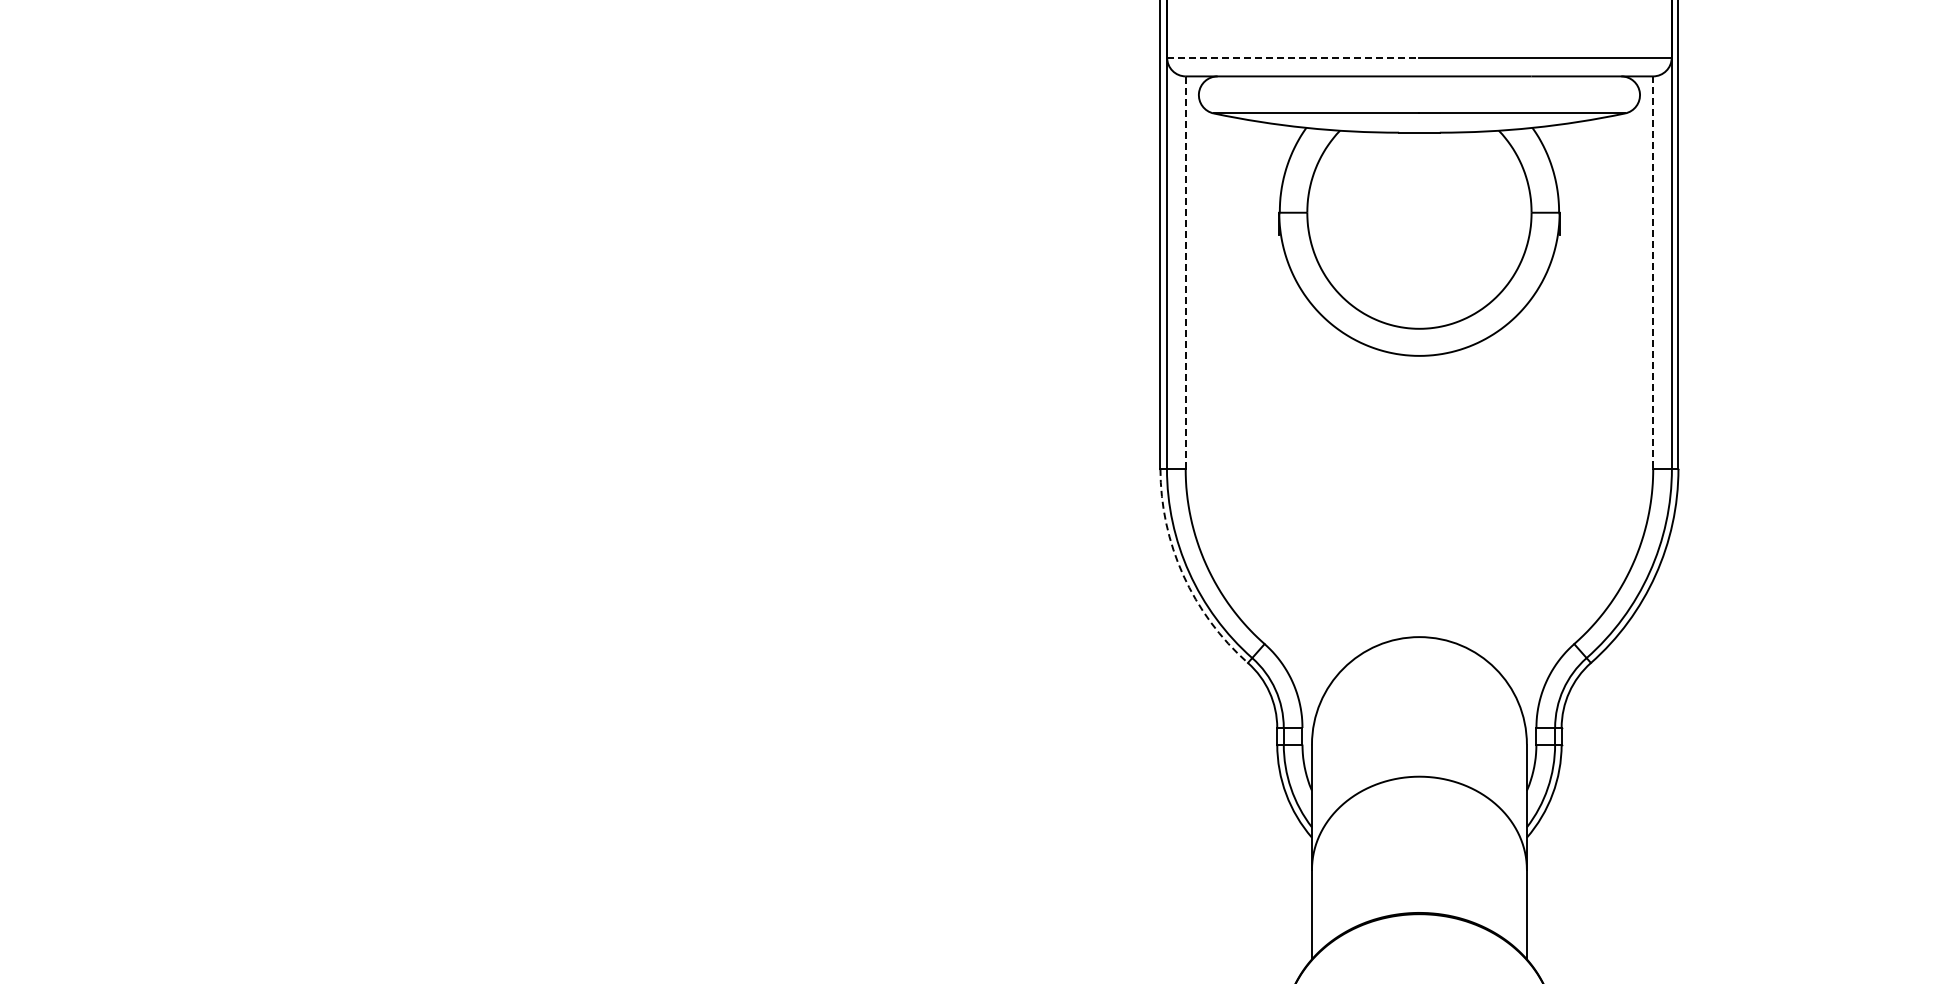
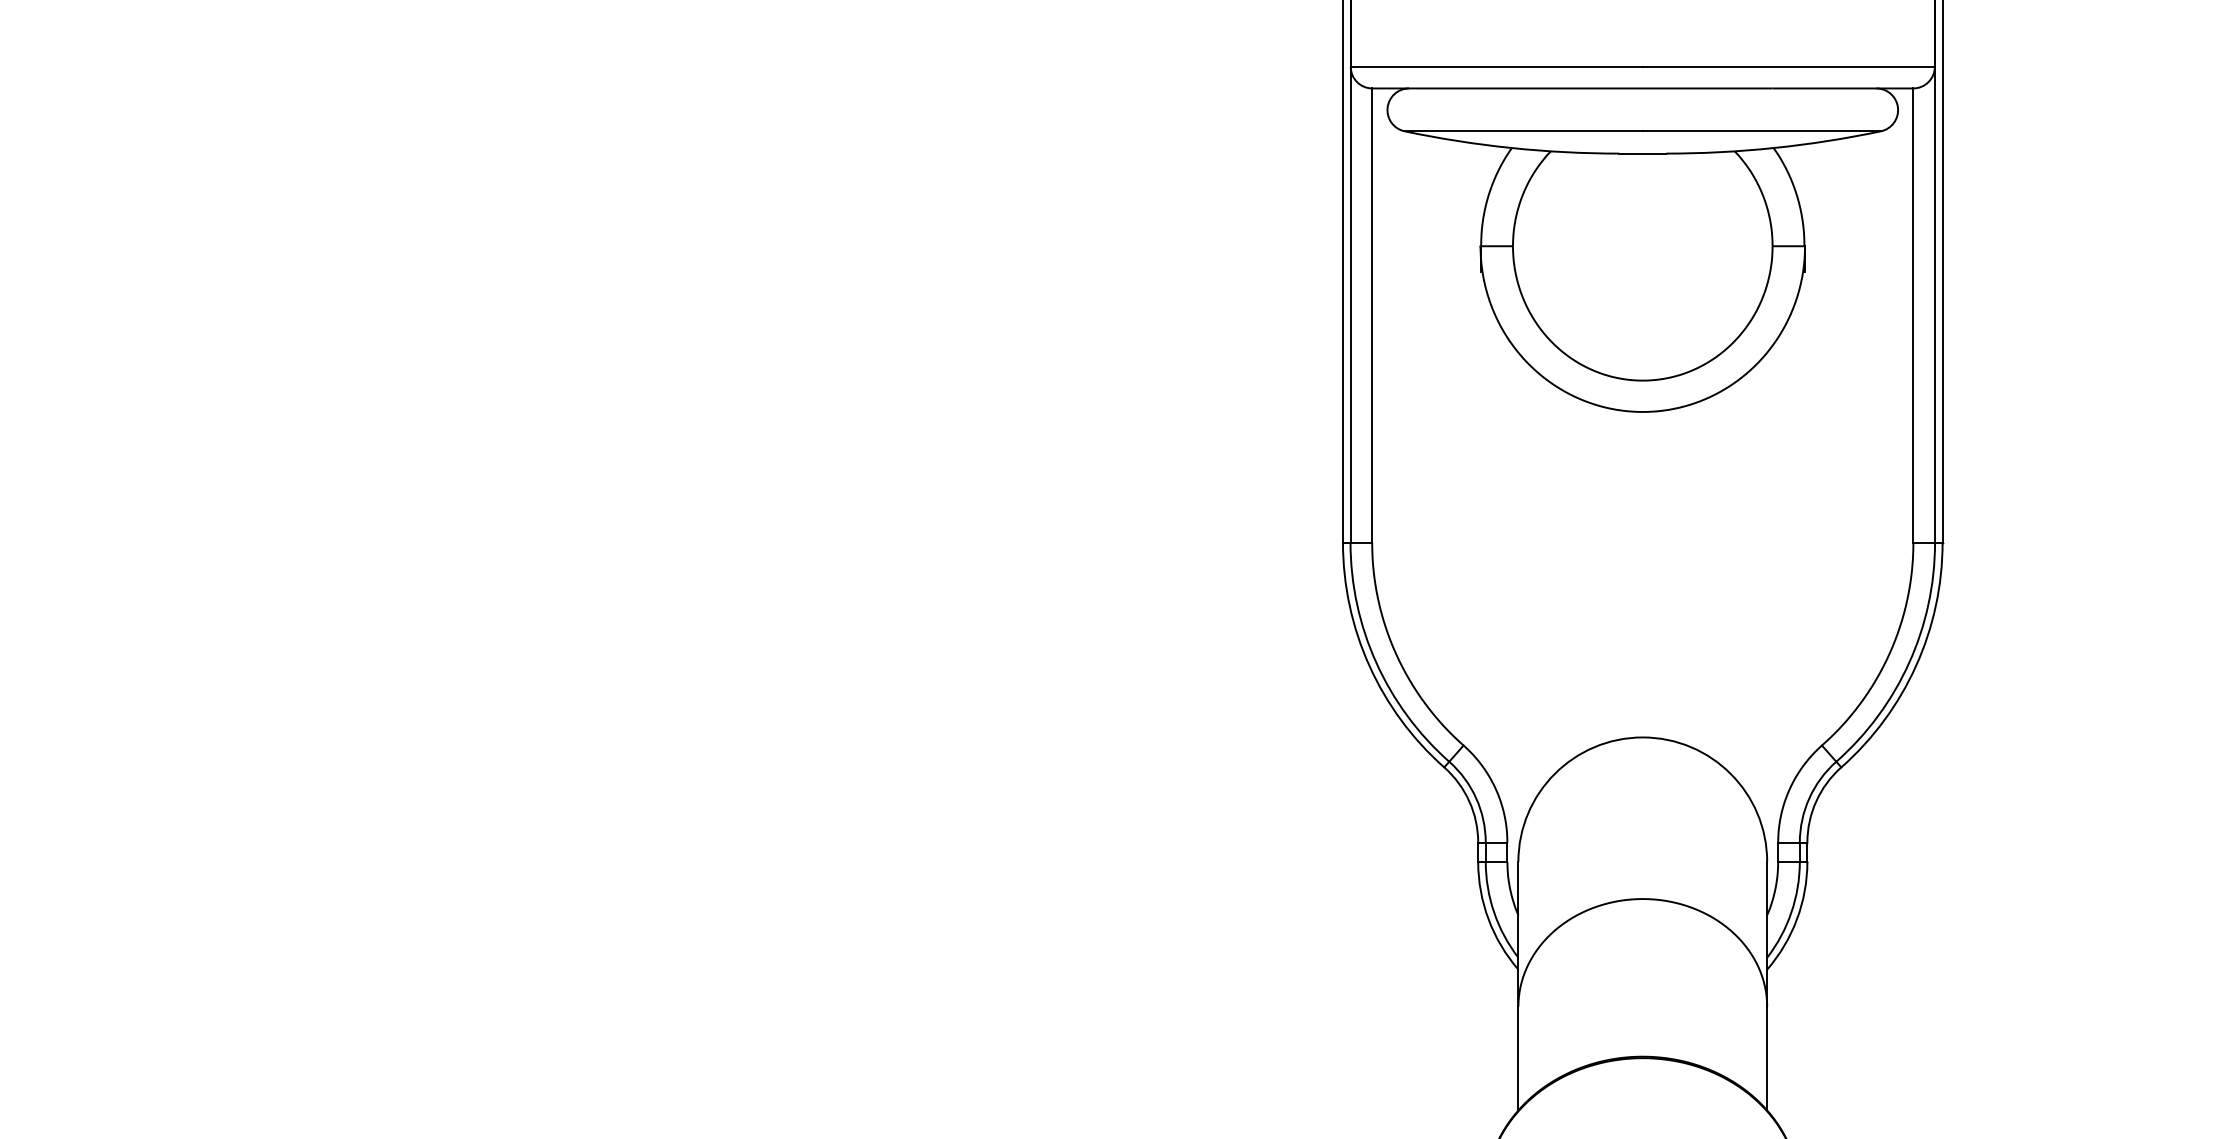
line: (1293, 57) -> (1497, 66), dashed -> solid
line: (1185, 272) -> (1371, 315), dashed -> solid
line: (1653, 273) -> (1913, 316), dashed -> solid
arc: (1183, 575) -> (1369, 666), dashed -> solid

